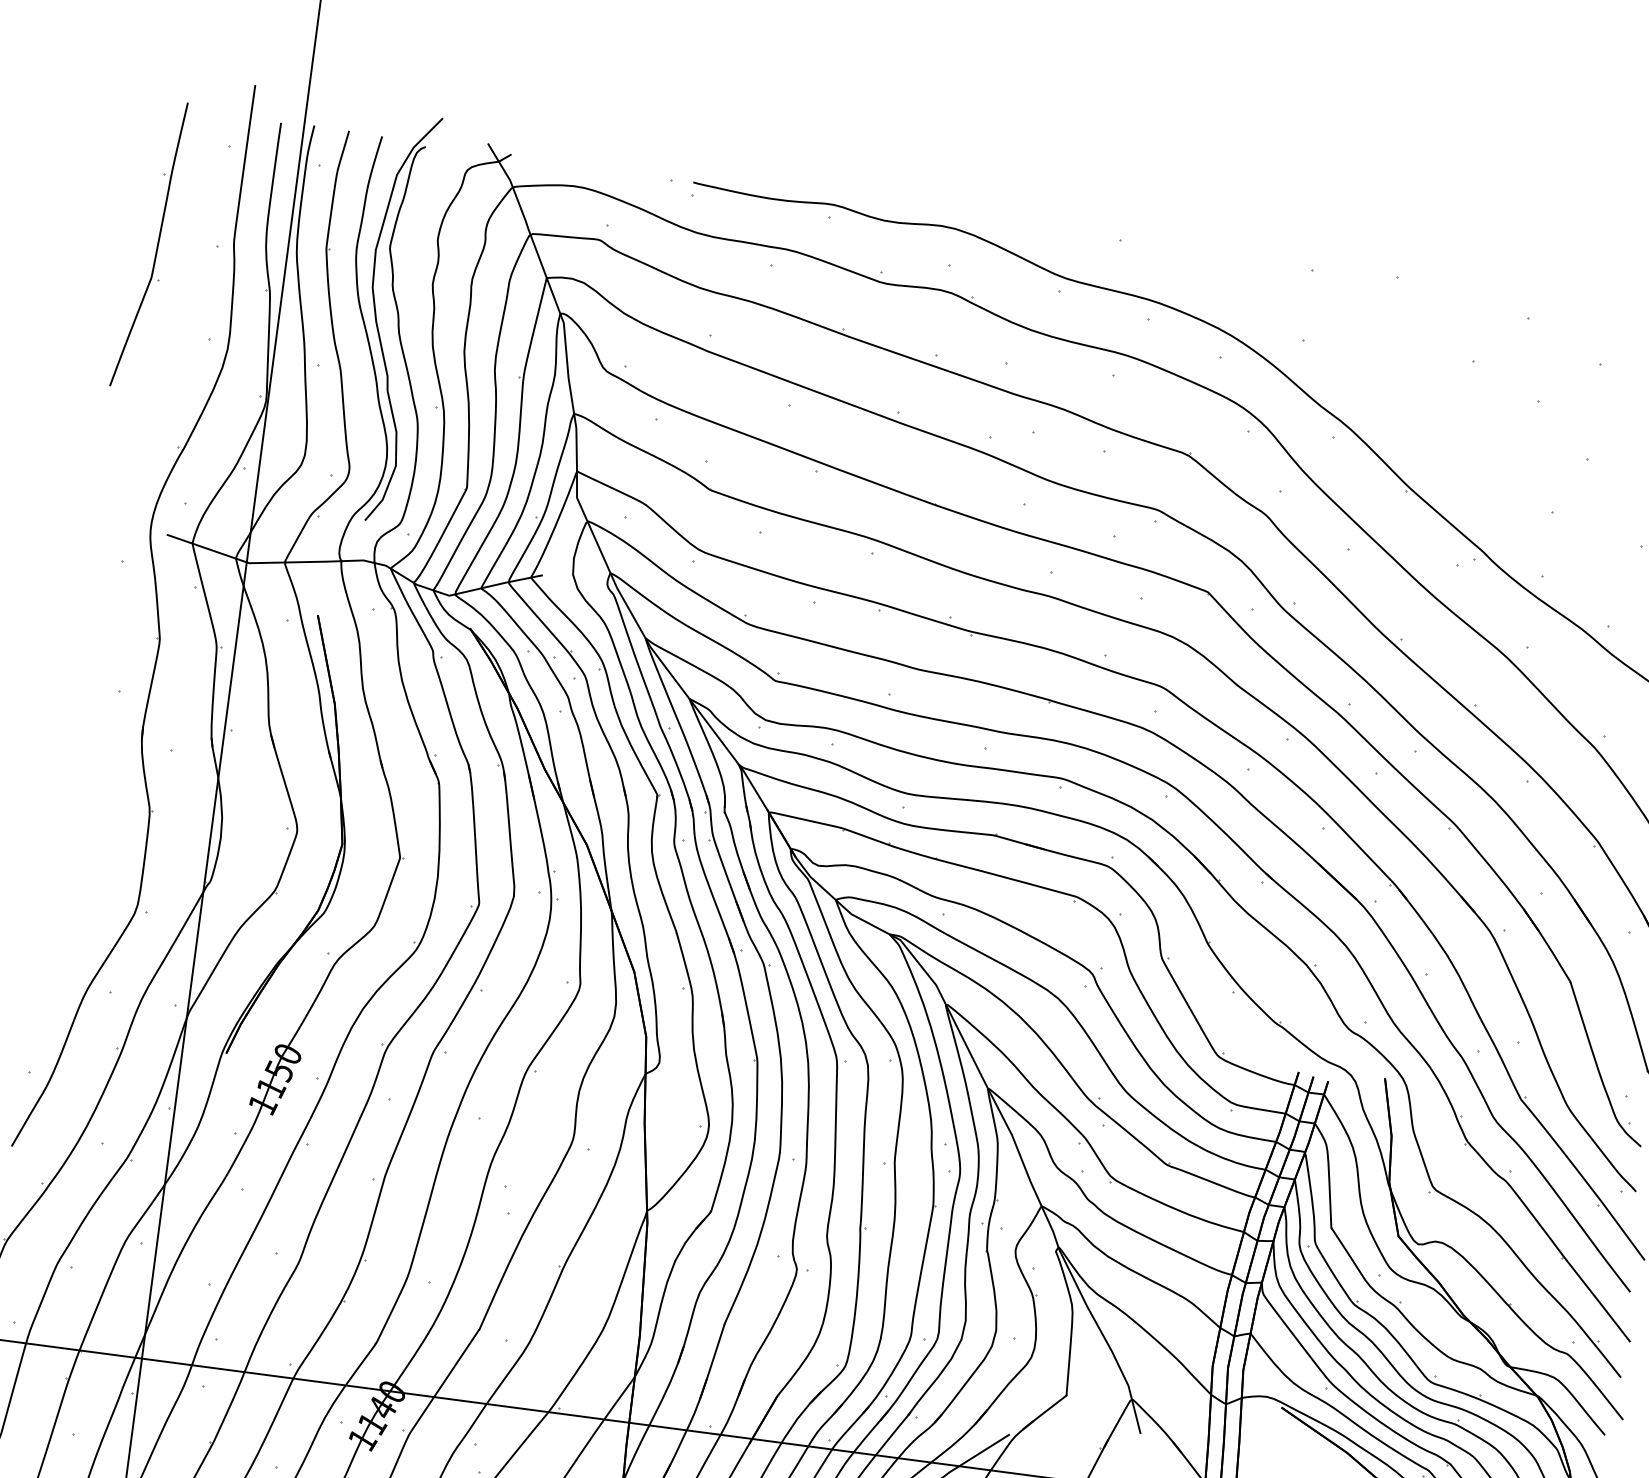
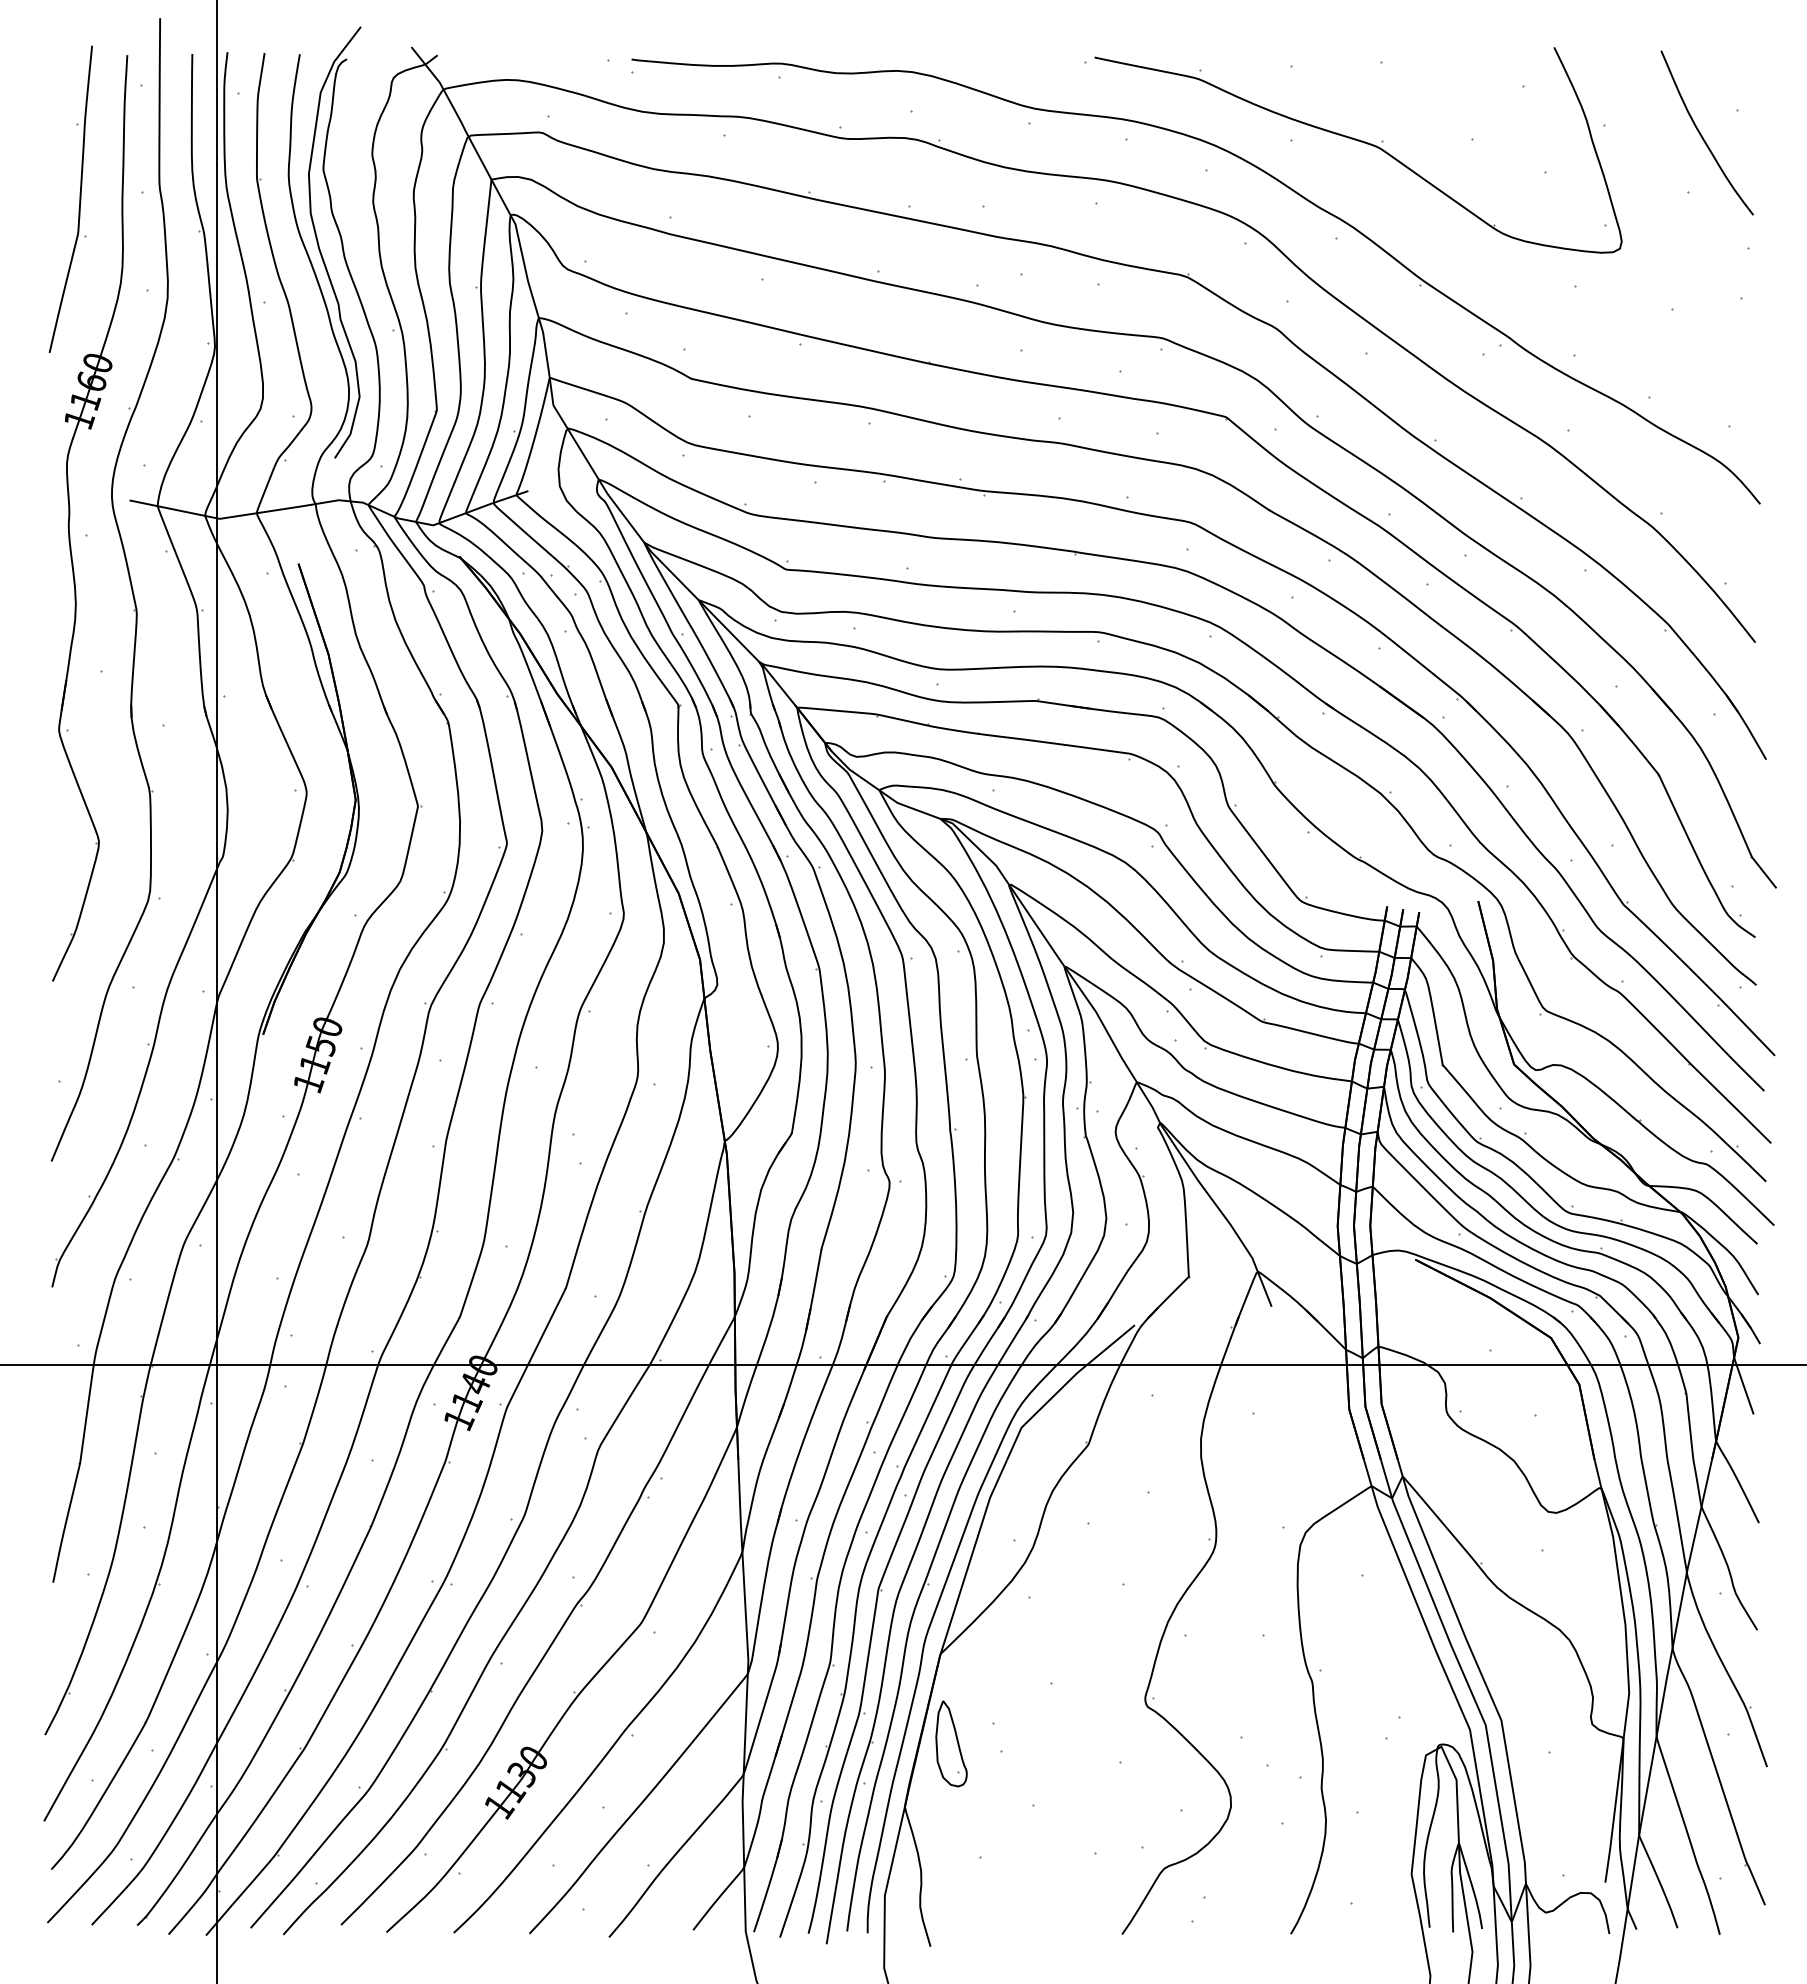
part: (1369, 350) -> (1361, 142), added
part: (109, 543) -> (70, 517), added

